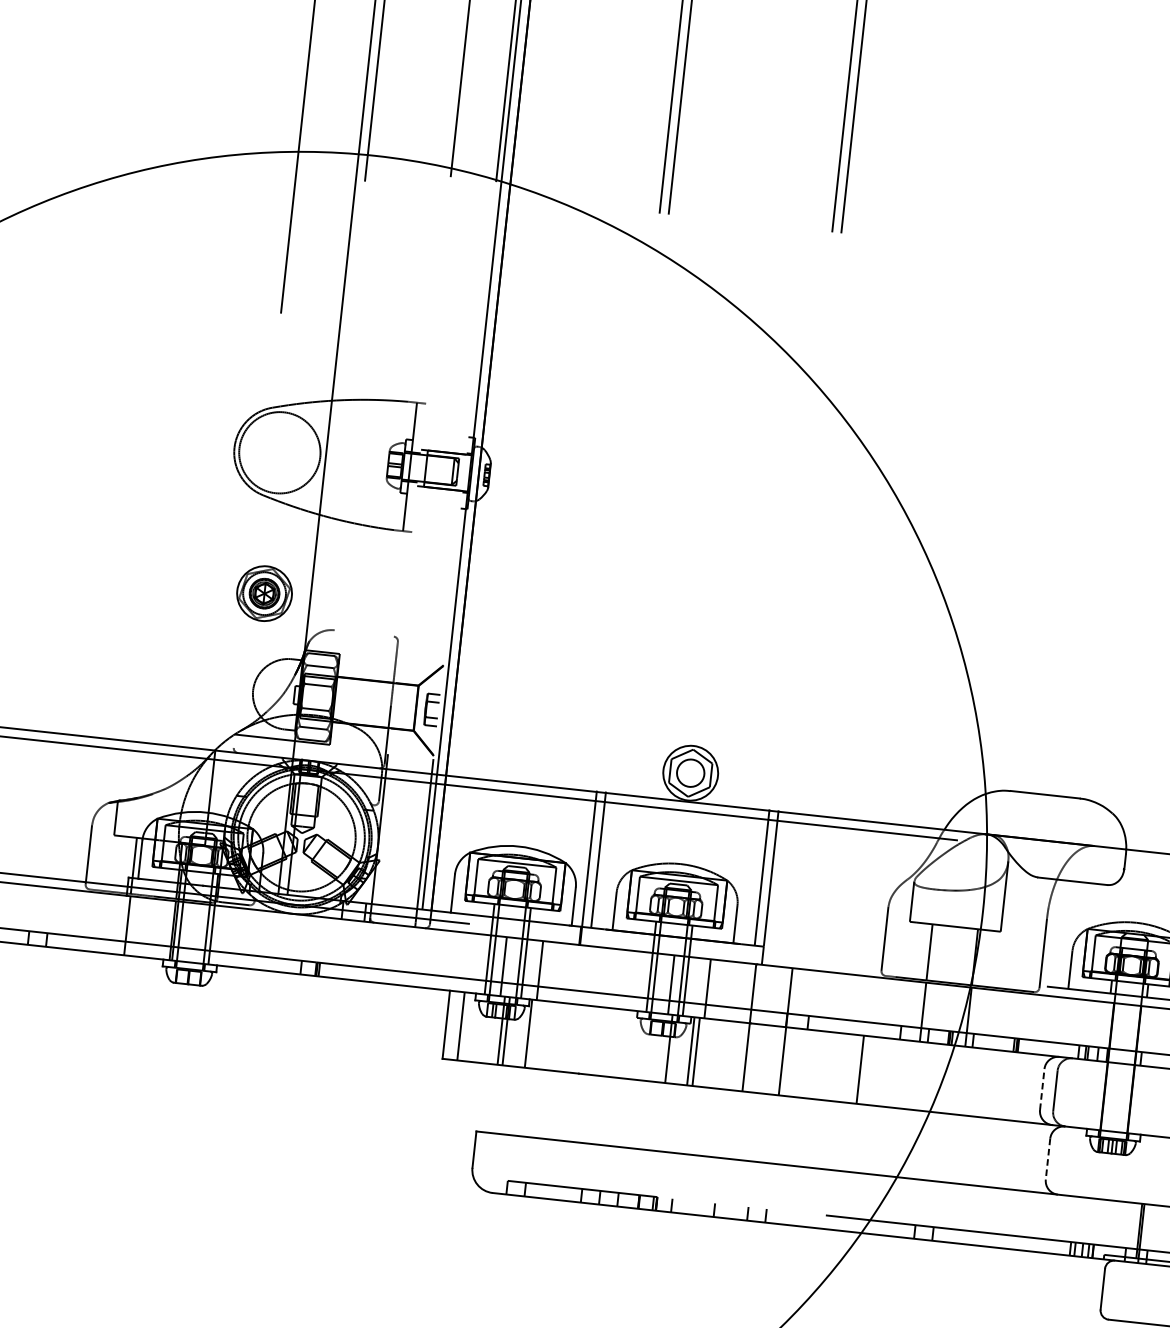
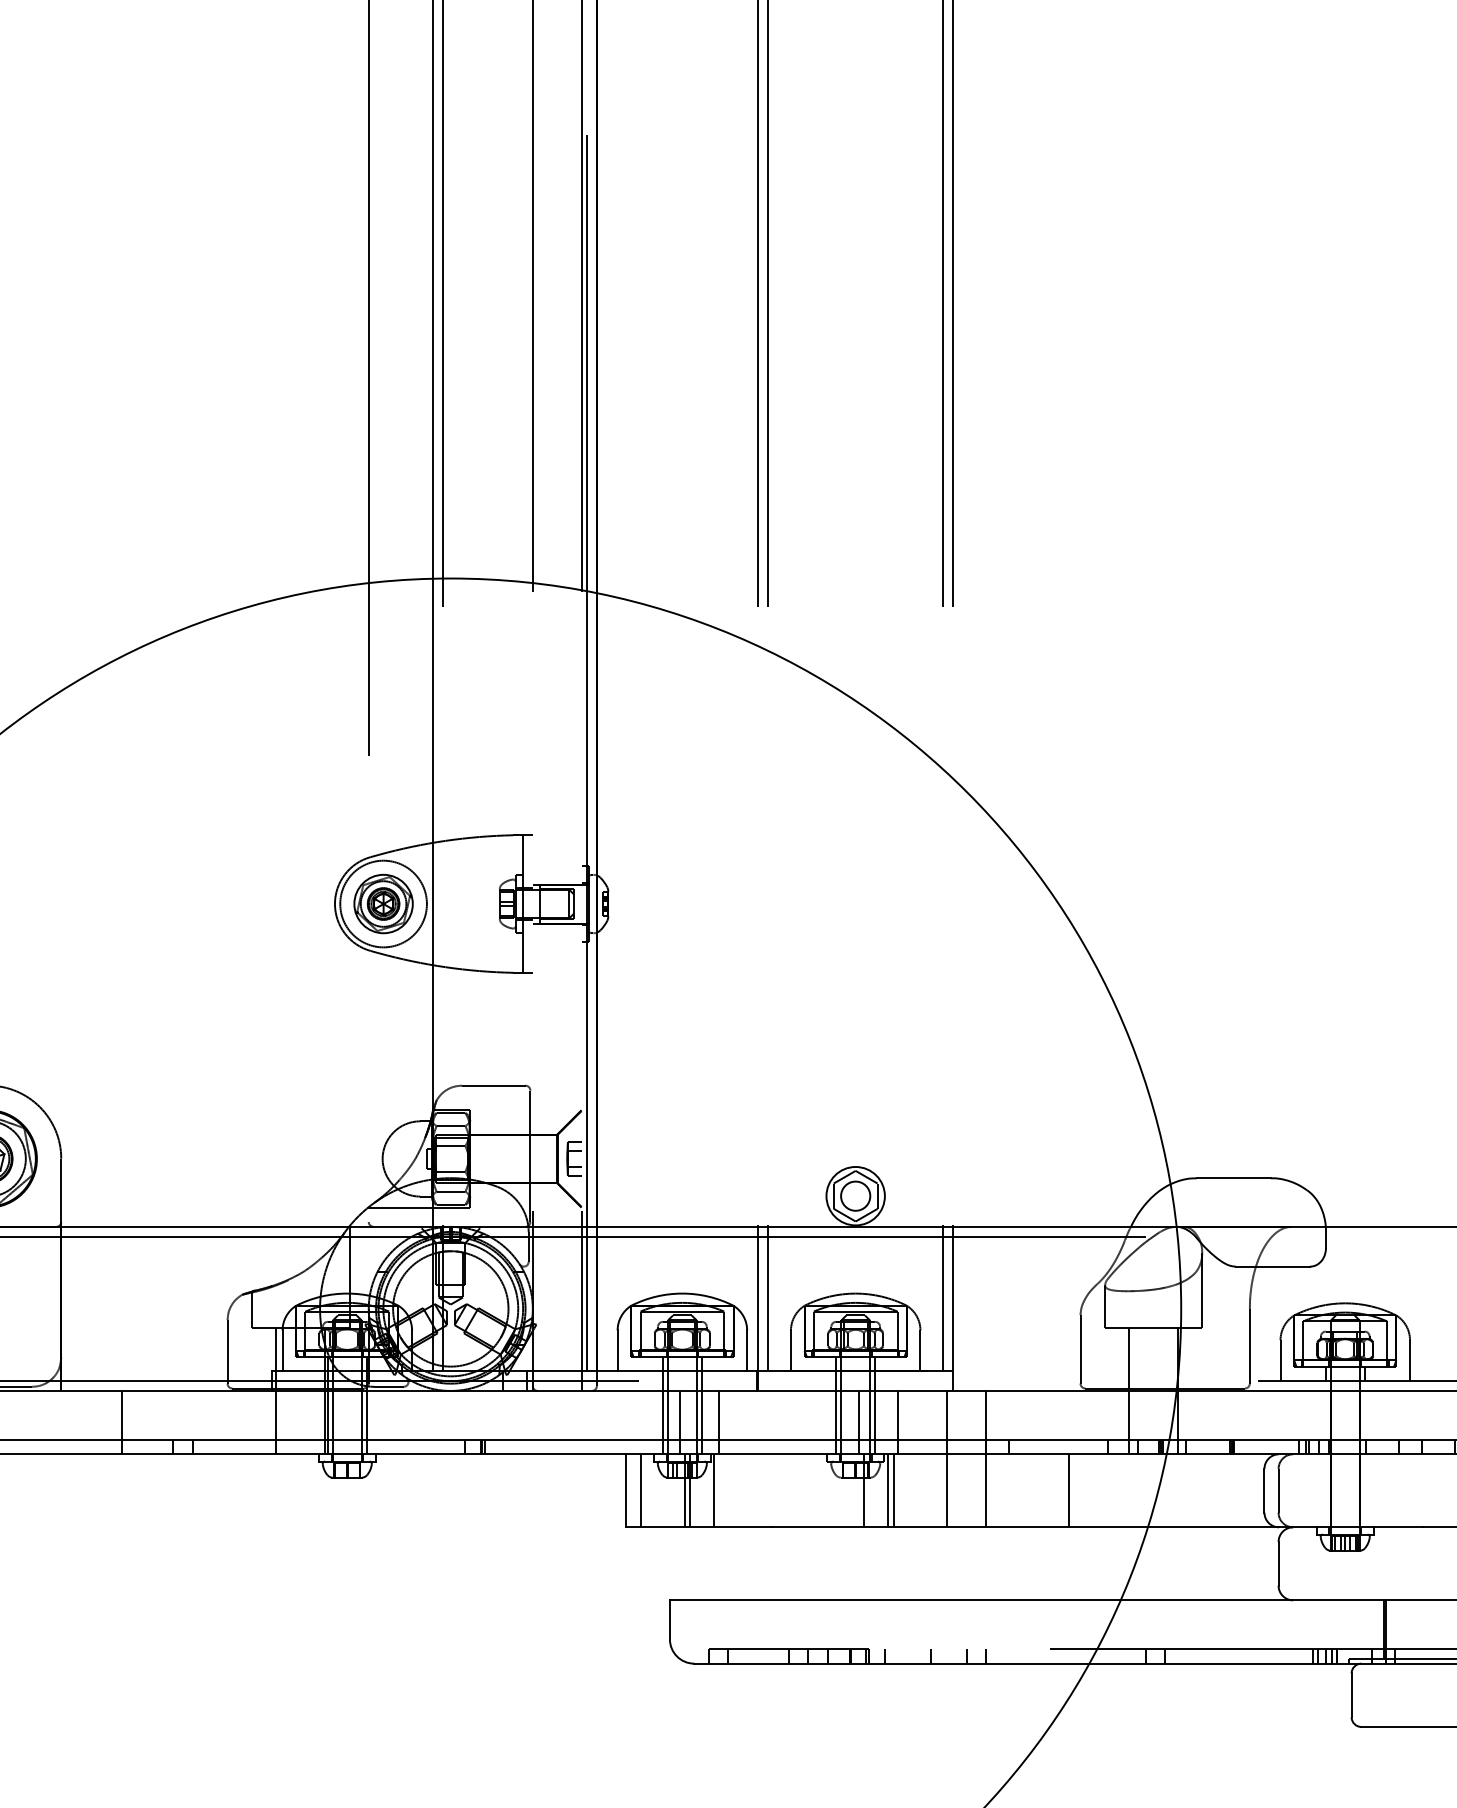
part: (264, 593) -> (383, 903), moved
line: (364, 633) -> (493, 1085), added
line: (1042, 1089) -> (1264, 1490), dashed -> solid
line: (1047, 1158) -> (1278, 1563), dashed -> solid

